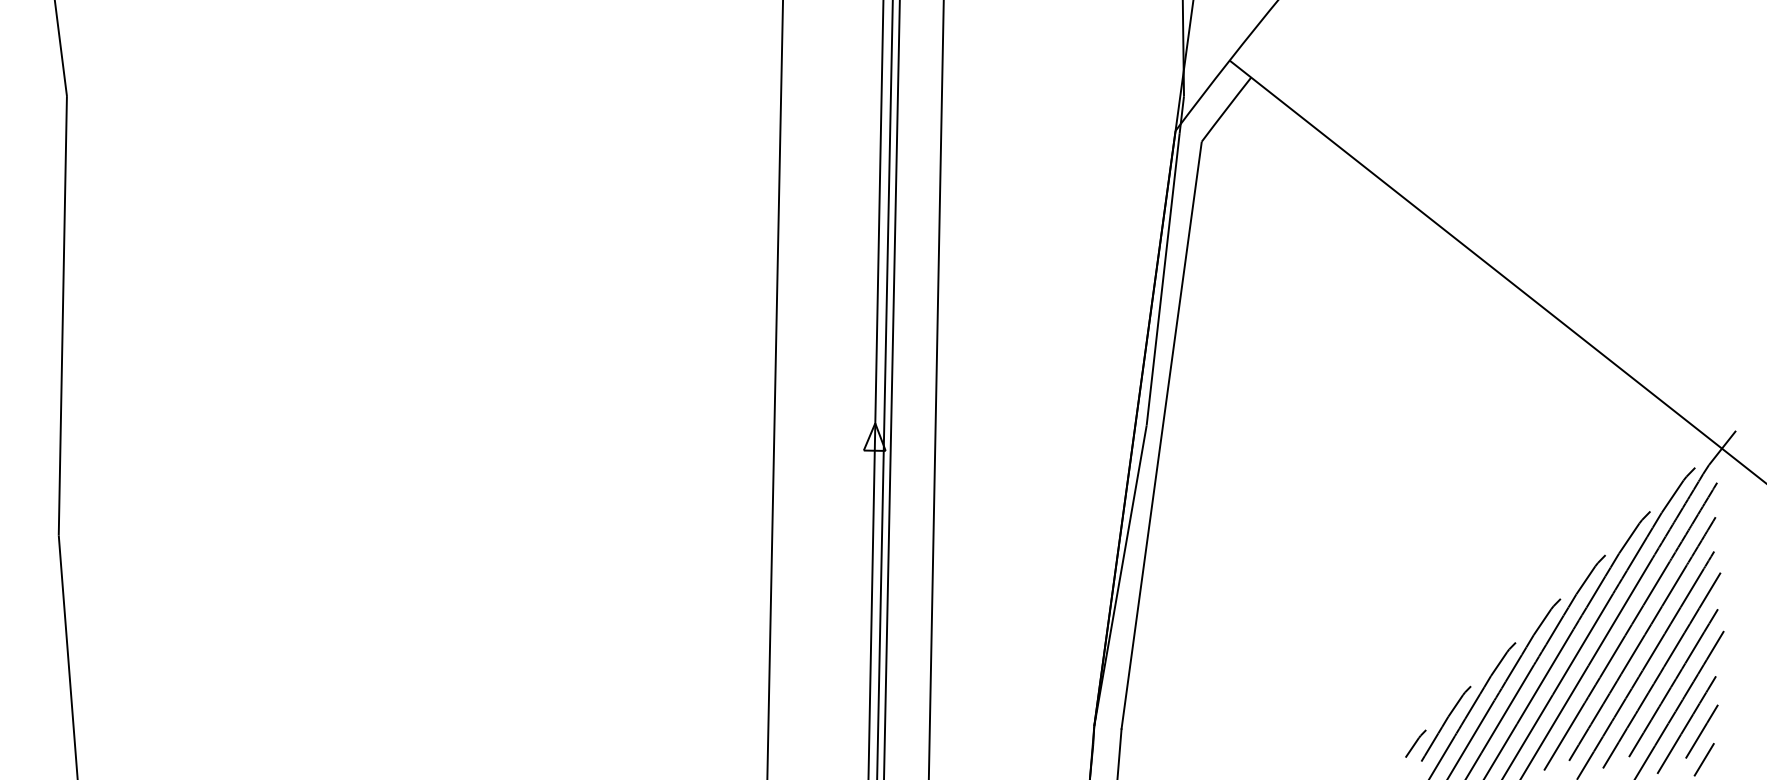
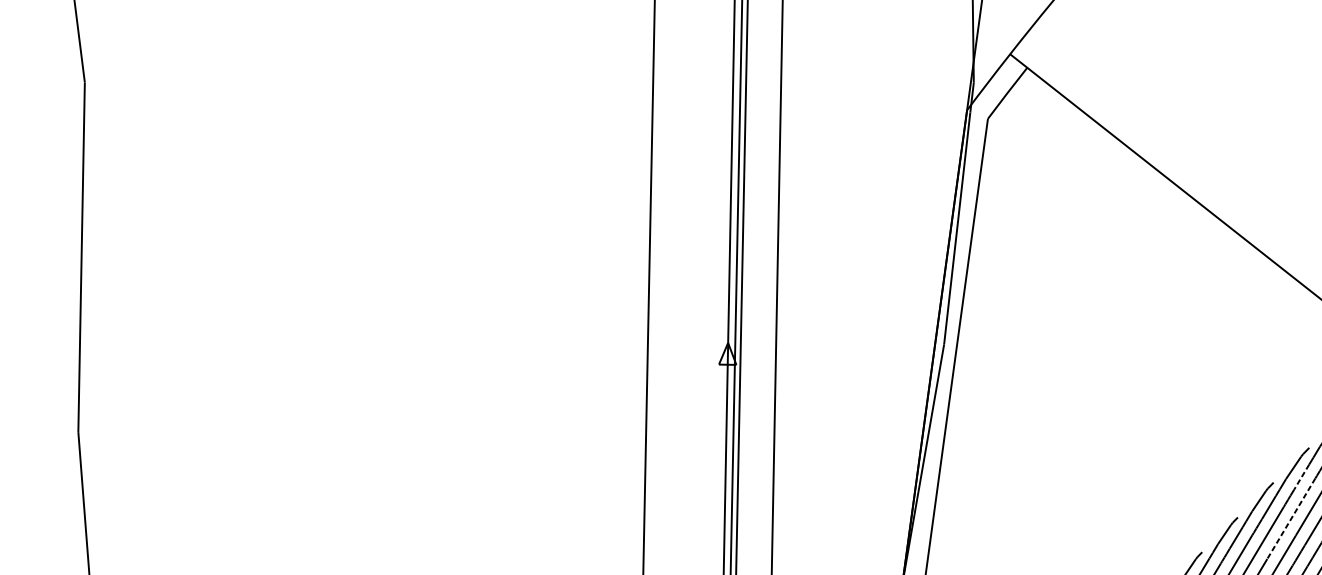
line: (1595, 592) -> (1301, 477), solid -> dashed
line: (1582, 644) -> (1290, 518), solid -> dashed

